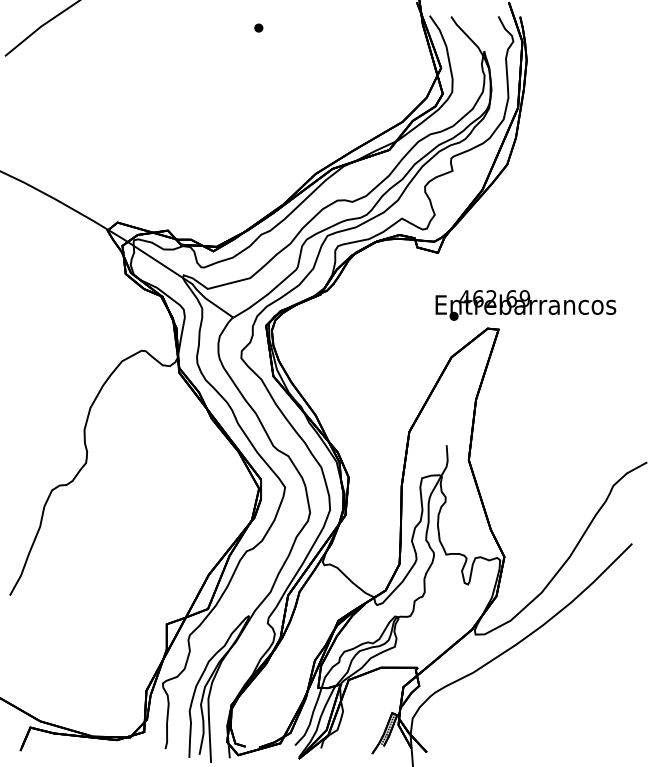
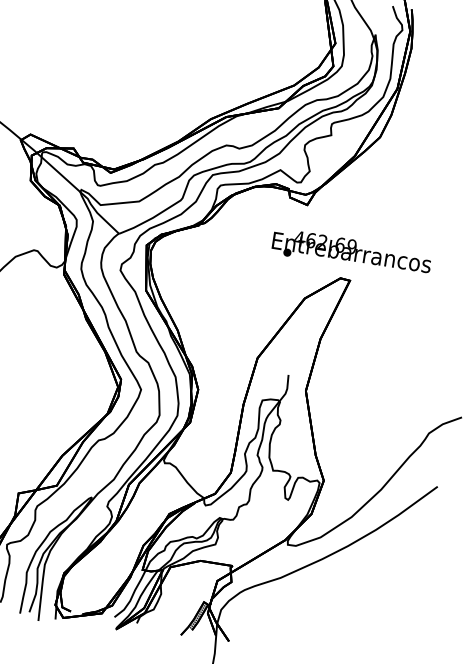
text: (525, 305) -> (351, 252), moved

